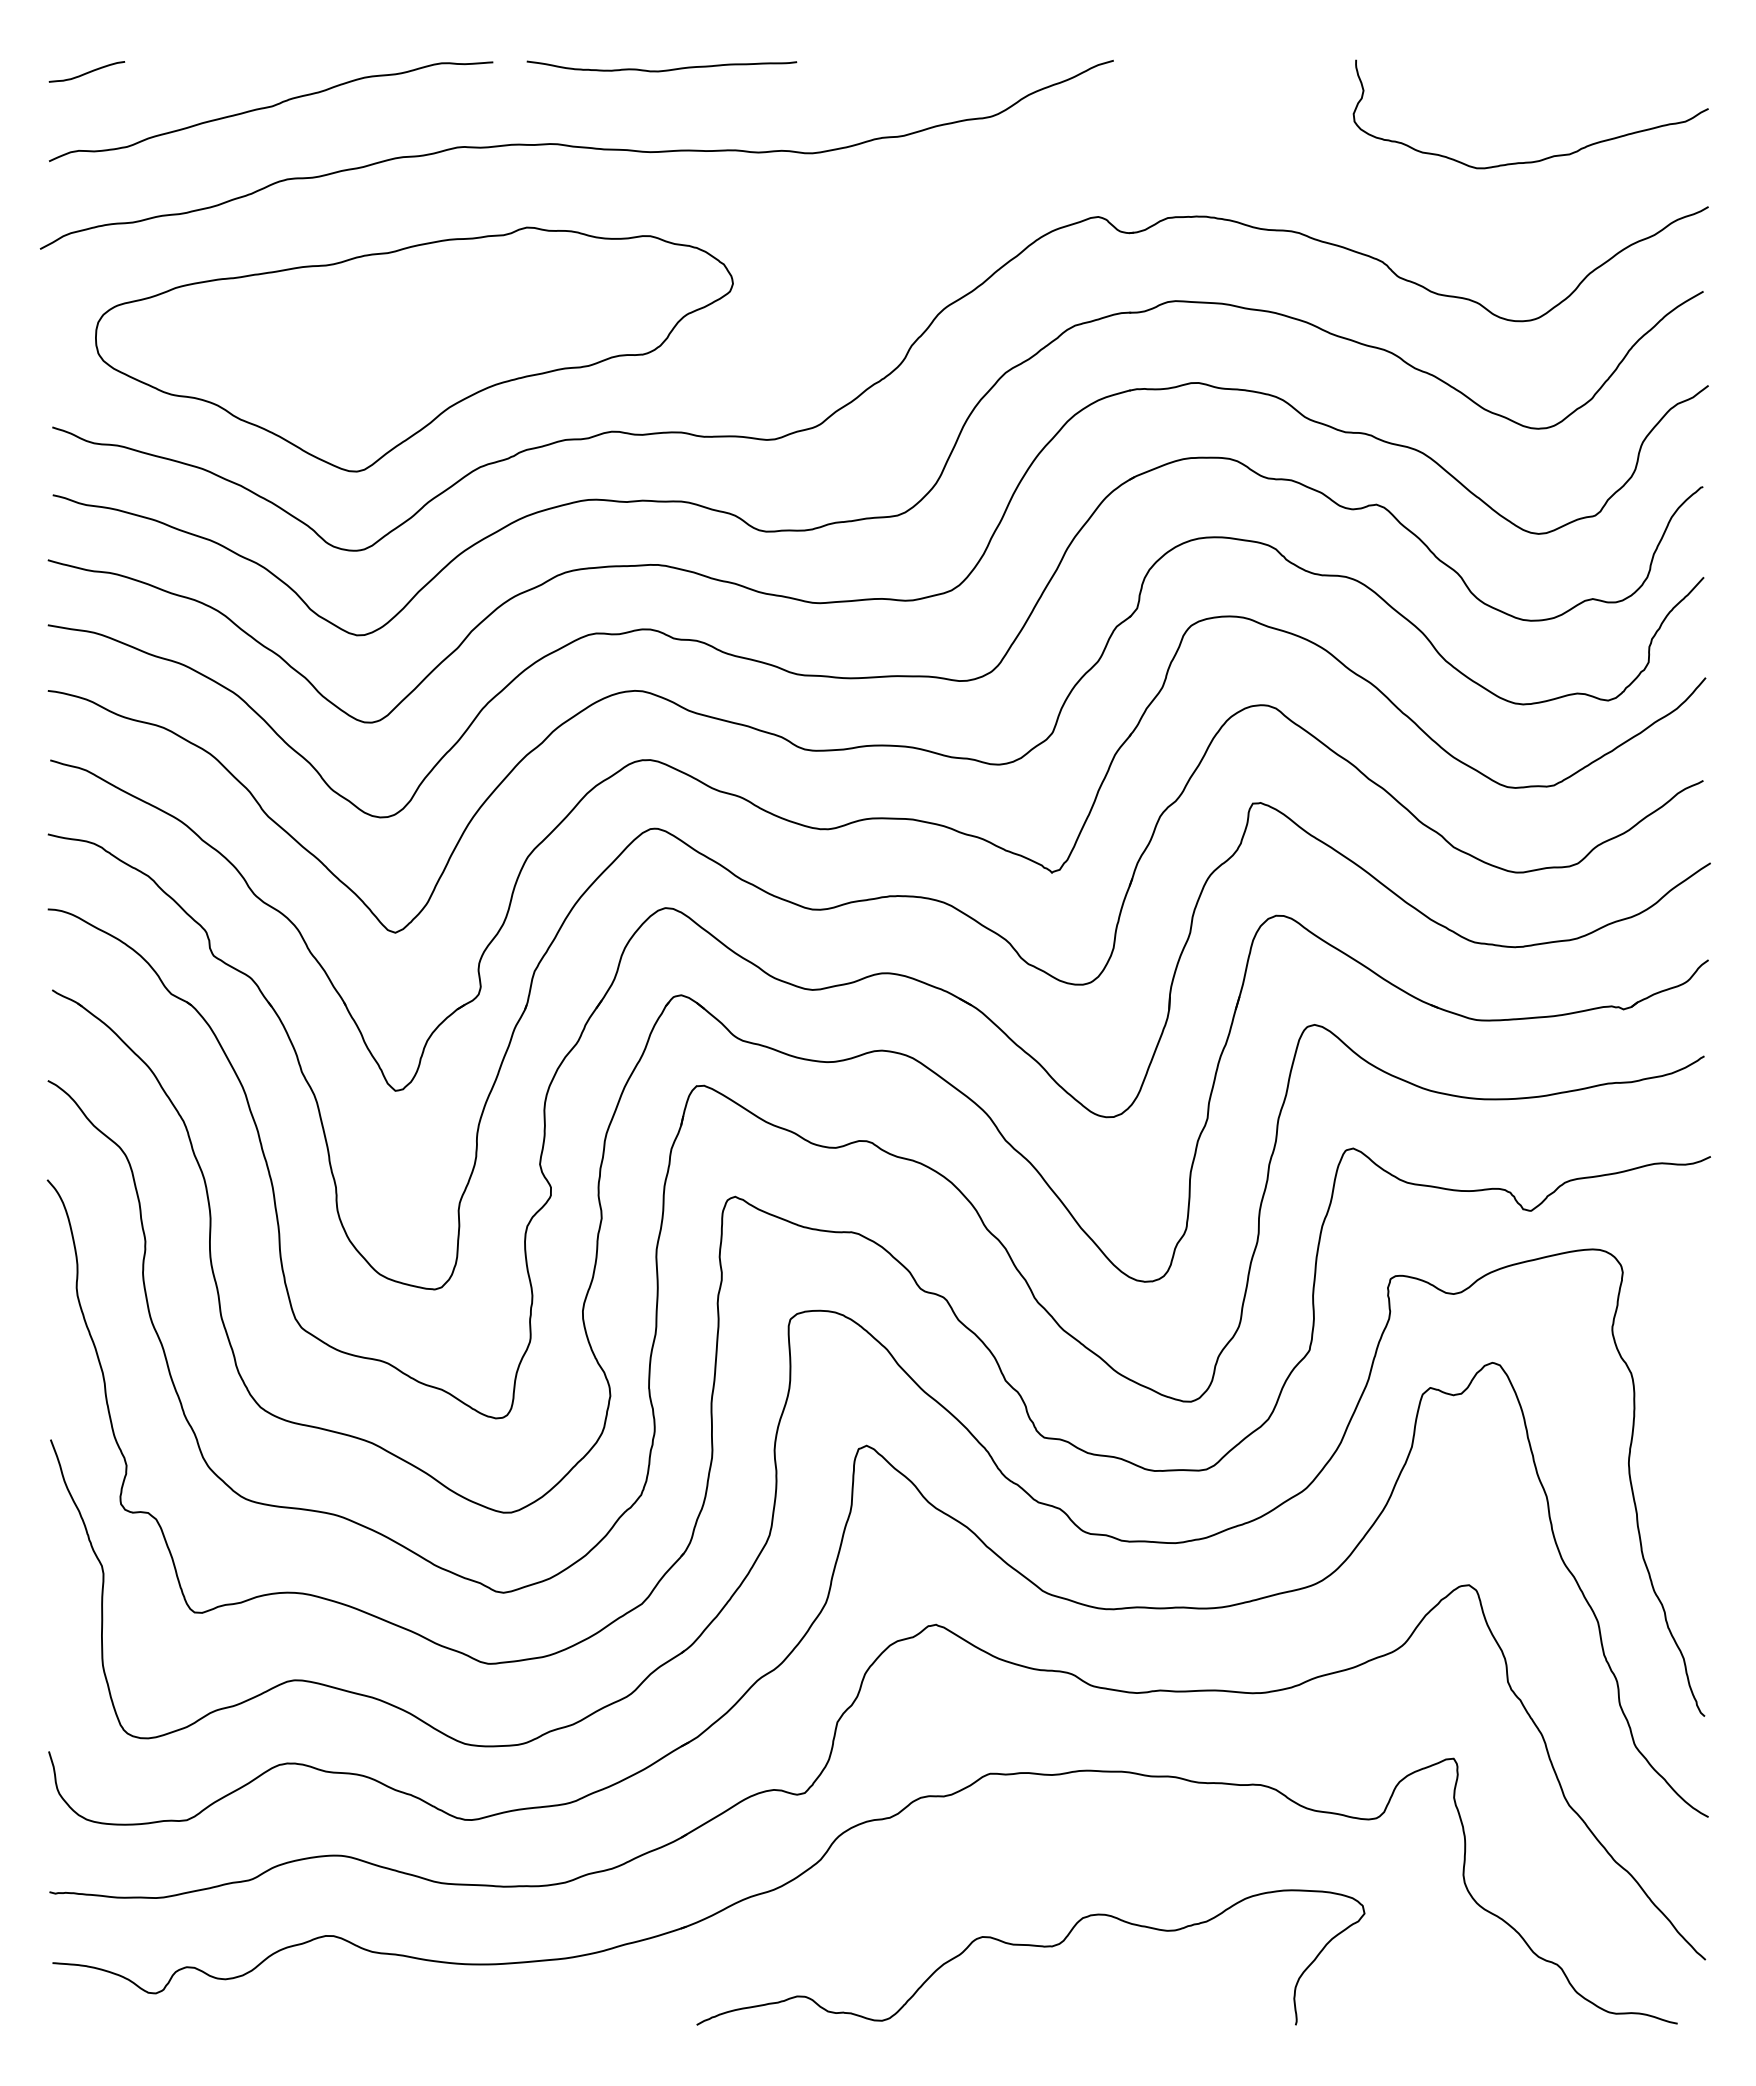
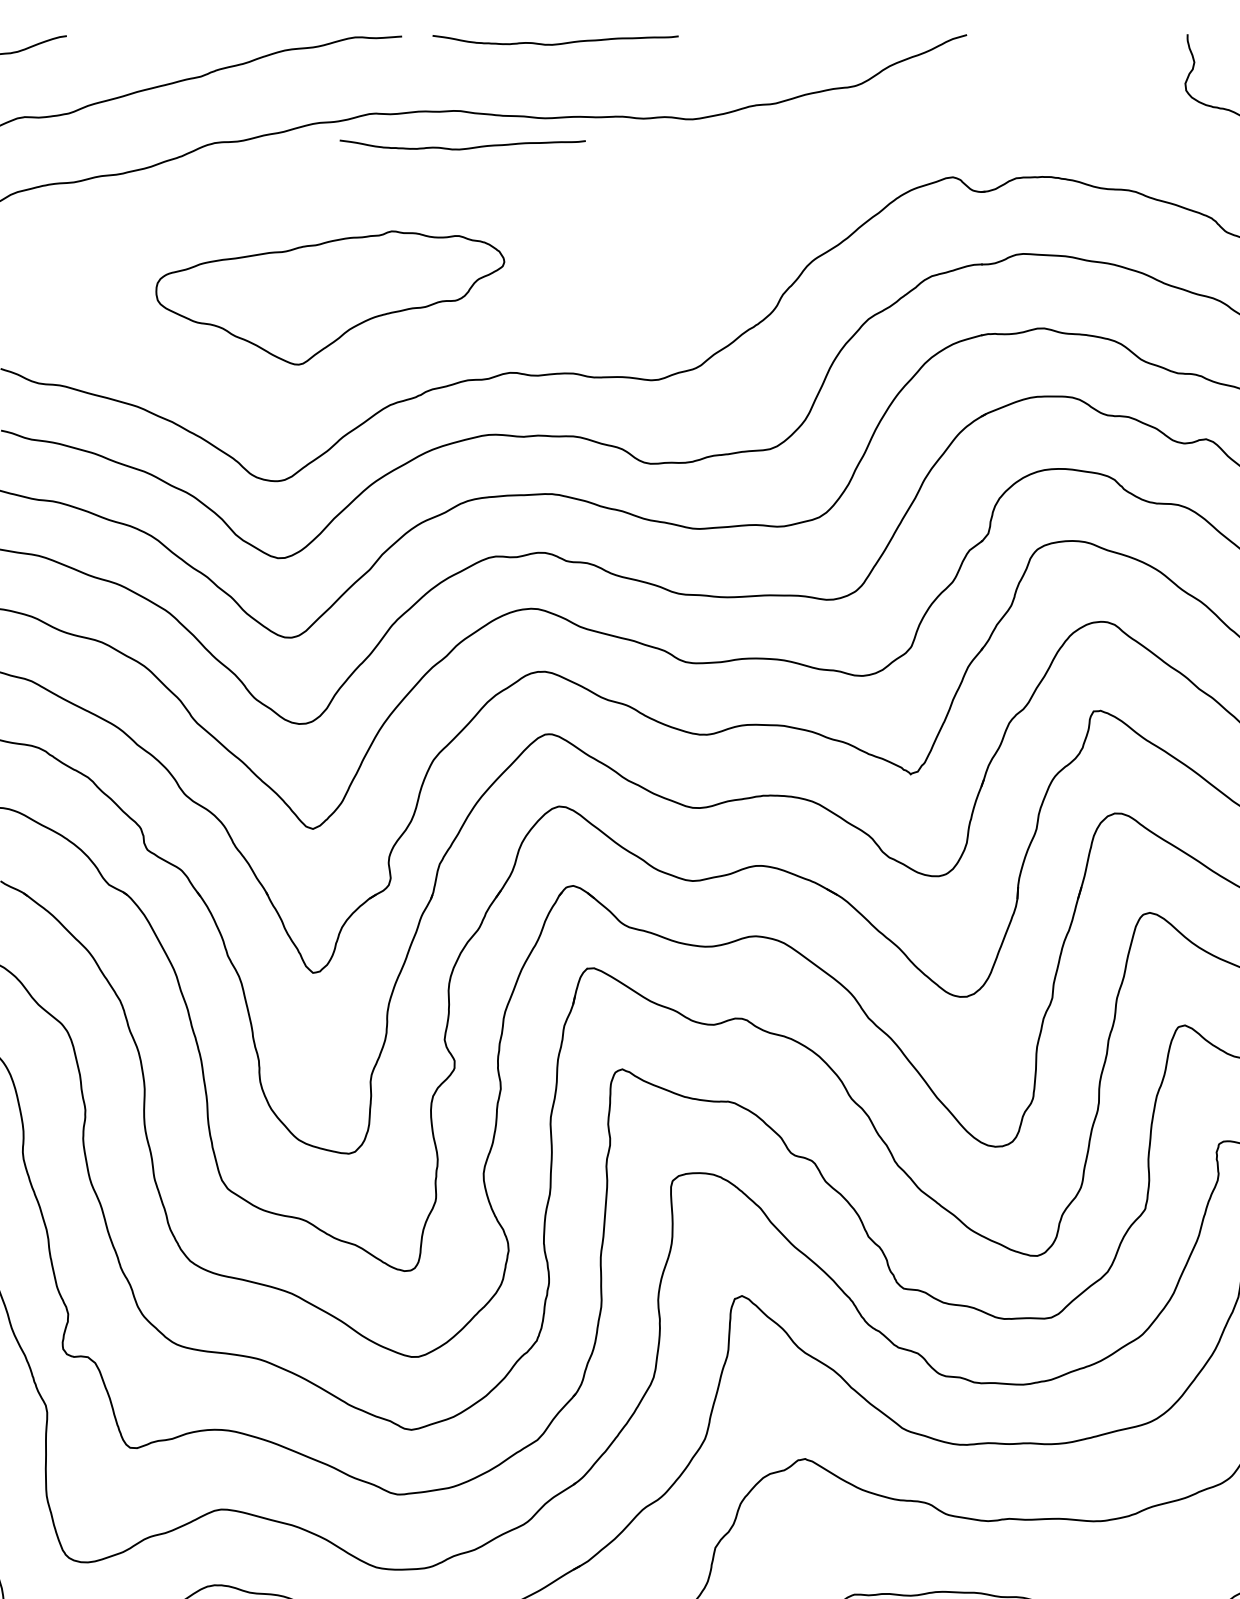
curve: (559, 185) -> (462, 148), added
part: (414, 349) -> (330, 297), size x0.6

